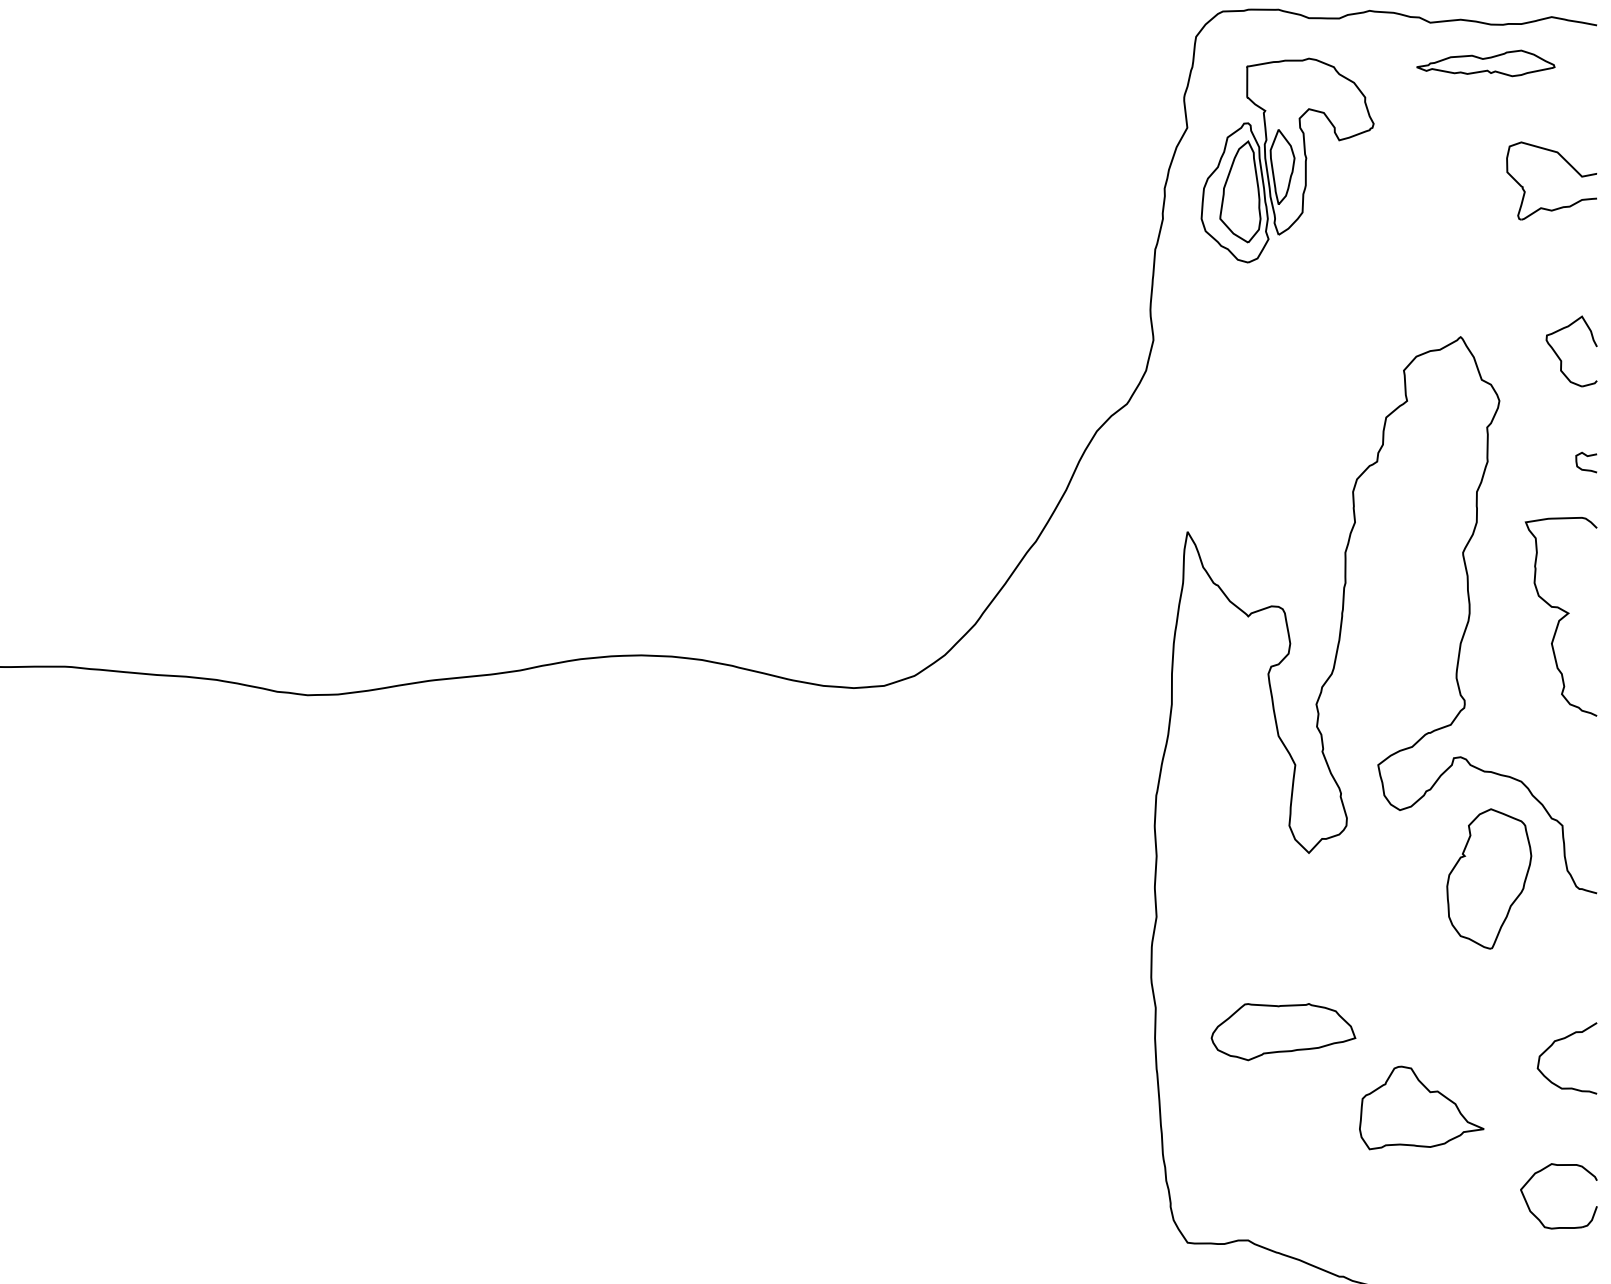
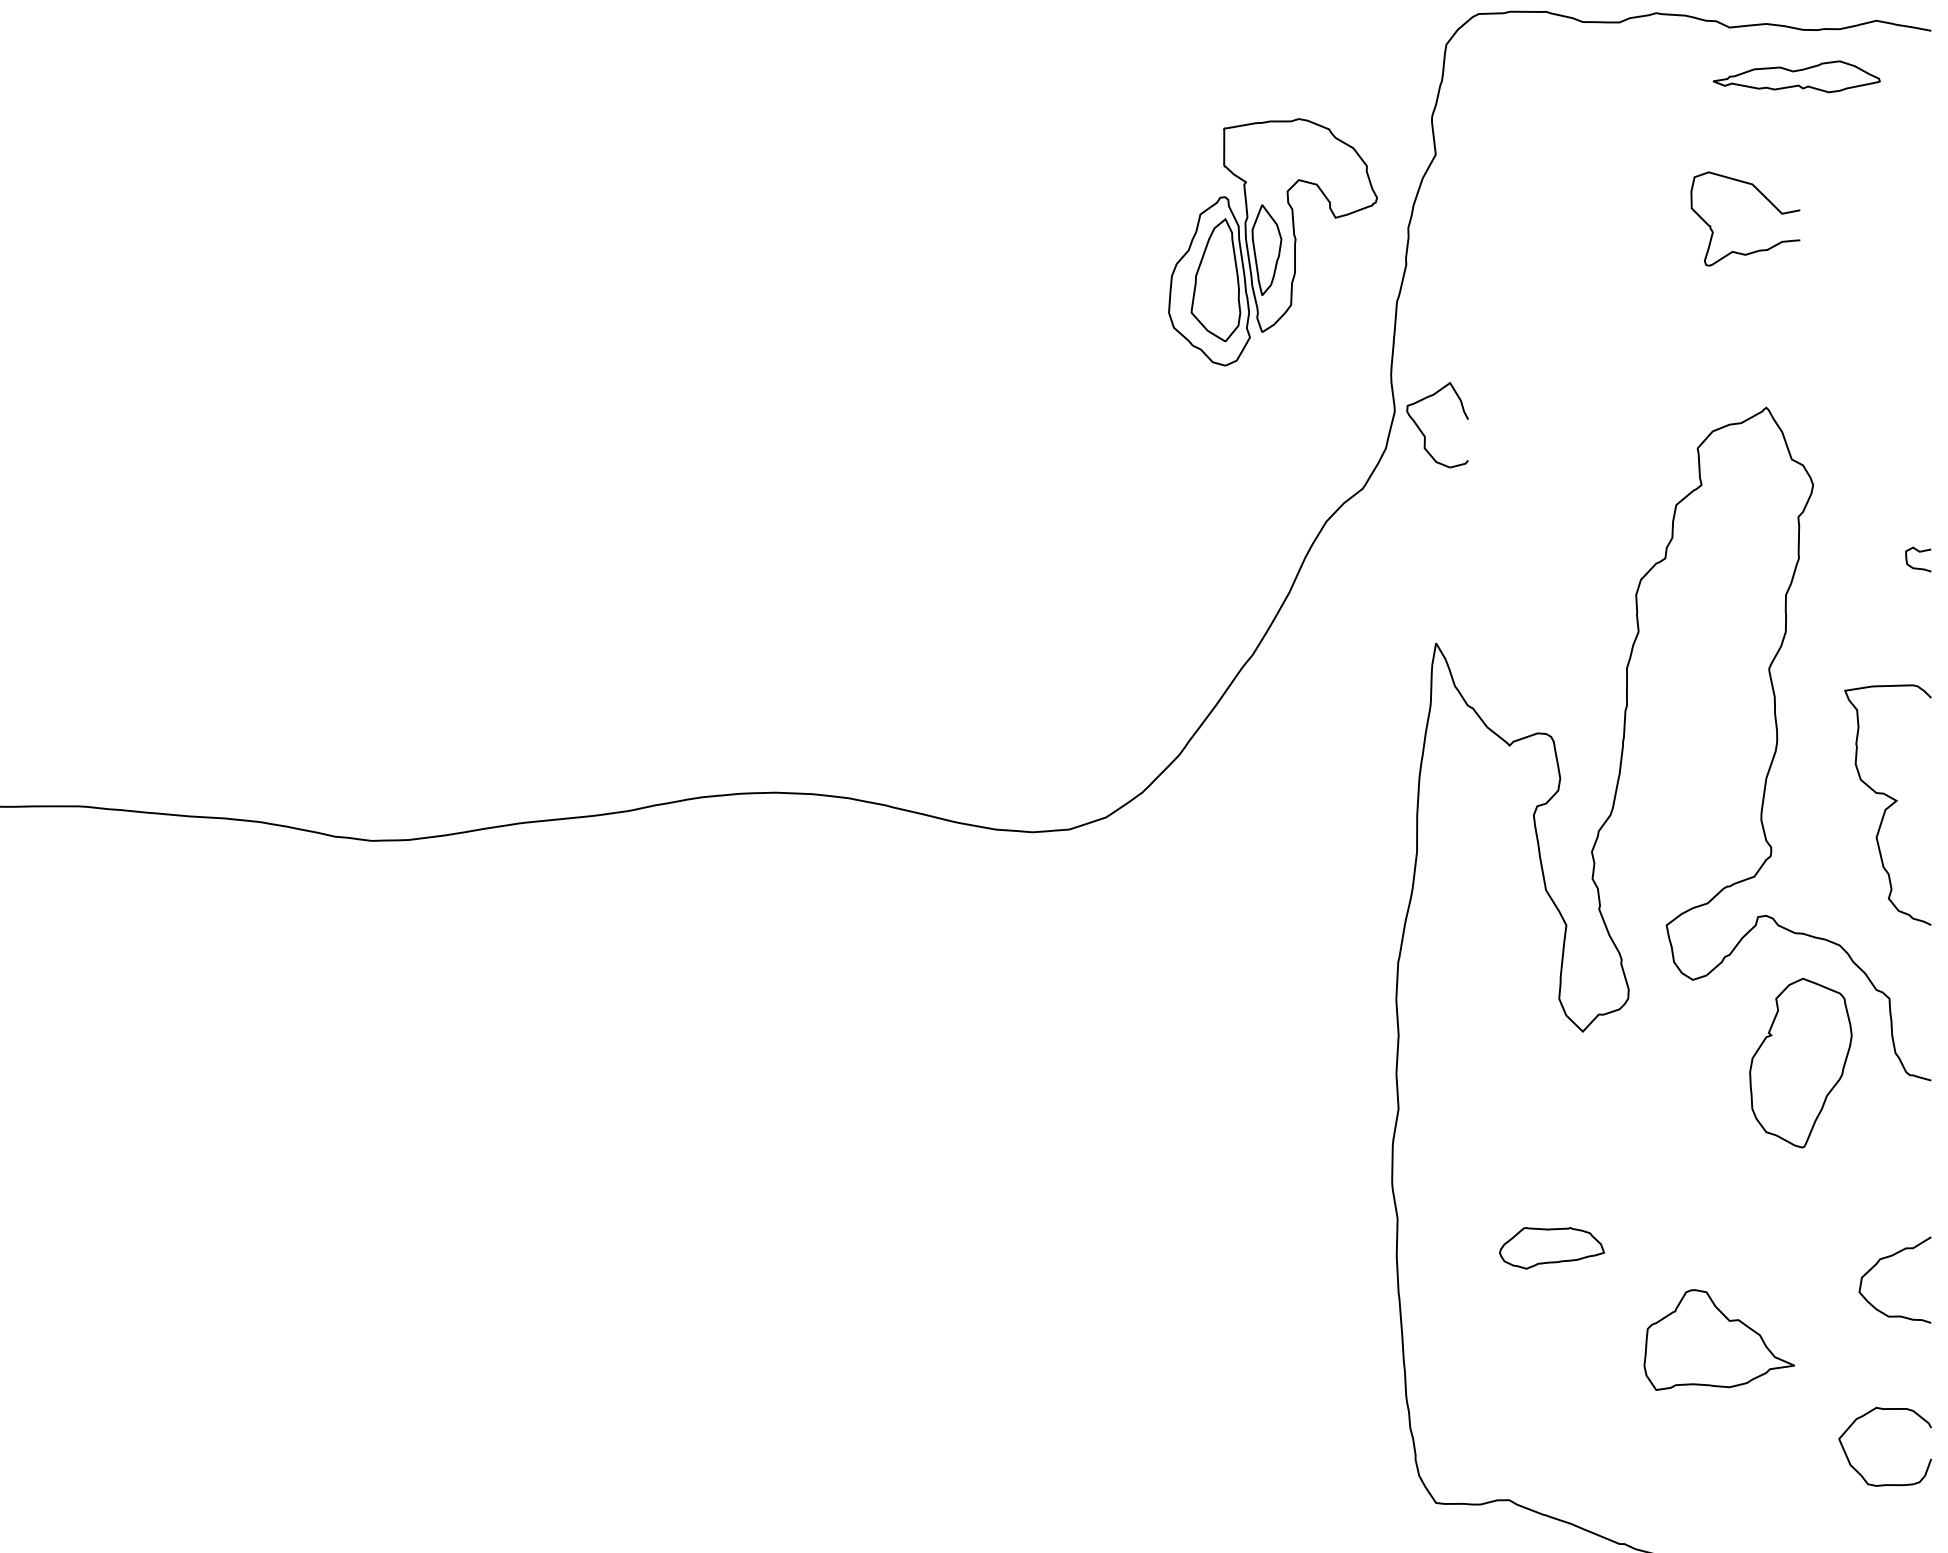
part: (1287, 160) -> (1272, 242), moved
part: (1568, 164) -> (1765, 198), moved
part: (1560, 357) -> (1423, 432), moved
curve: (1562, 617) -> (1889, 805), moved
part: (1283, 1032) -> (1551, 1248), size x0.6

